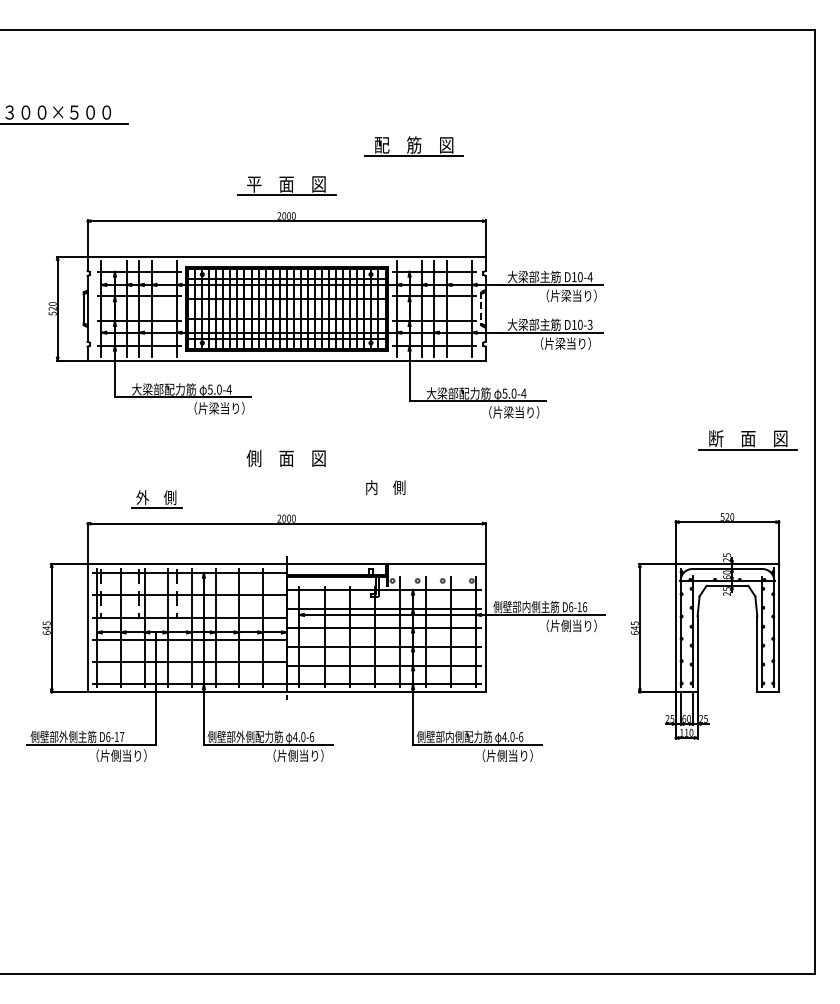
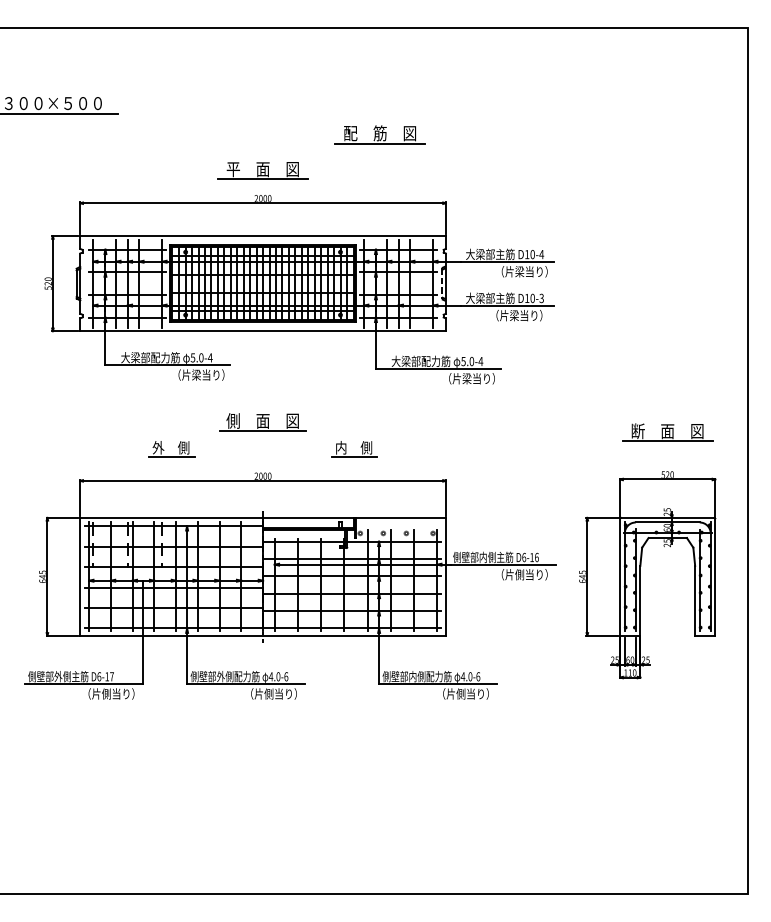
part: (747, 440) -> (666, 433), moved
line: (286, 469) -> (262, 431), added
line: (386, 497) -> (354, 456), added
part: (149, 500) -> (164, 450), moved

